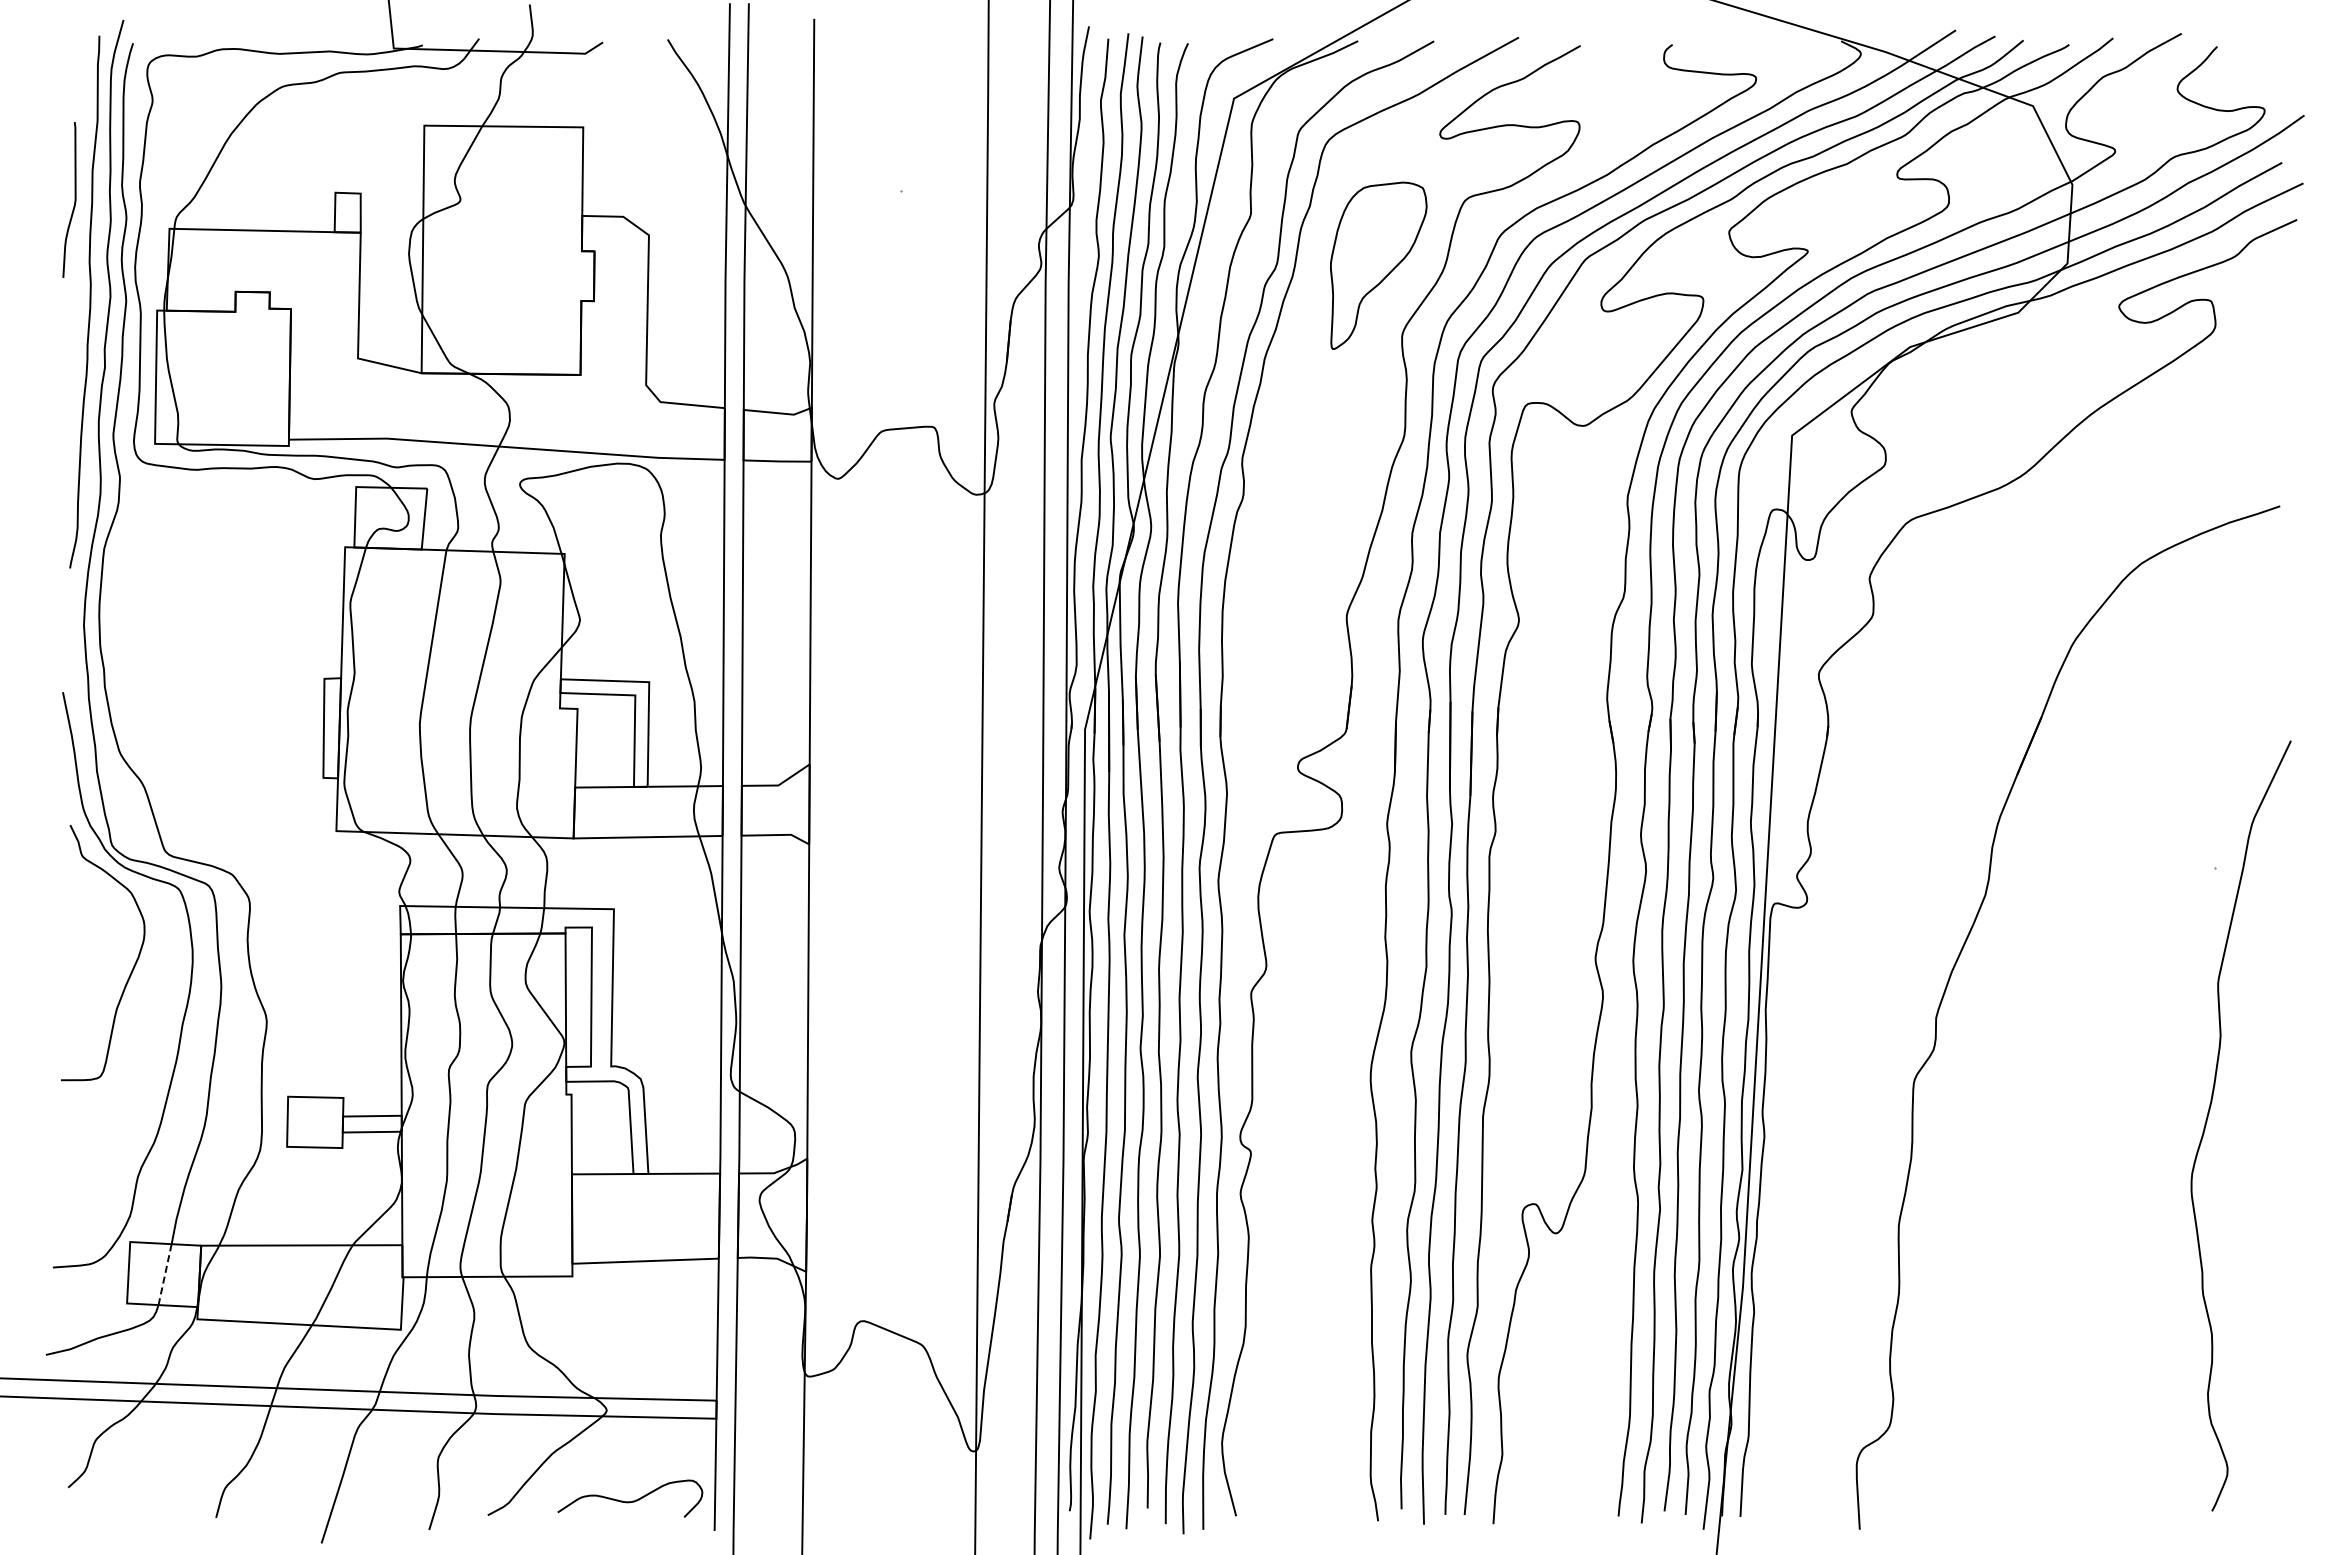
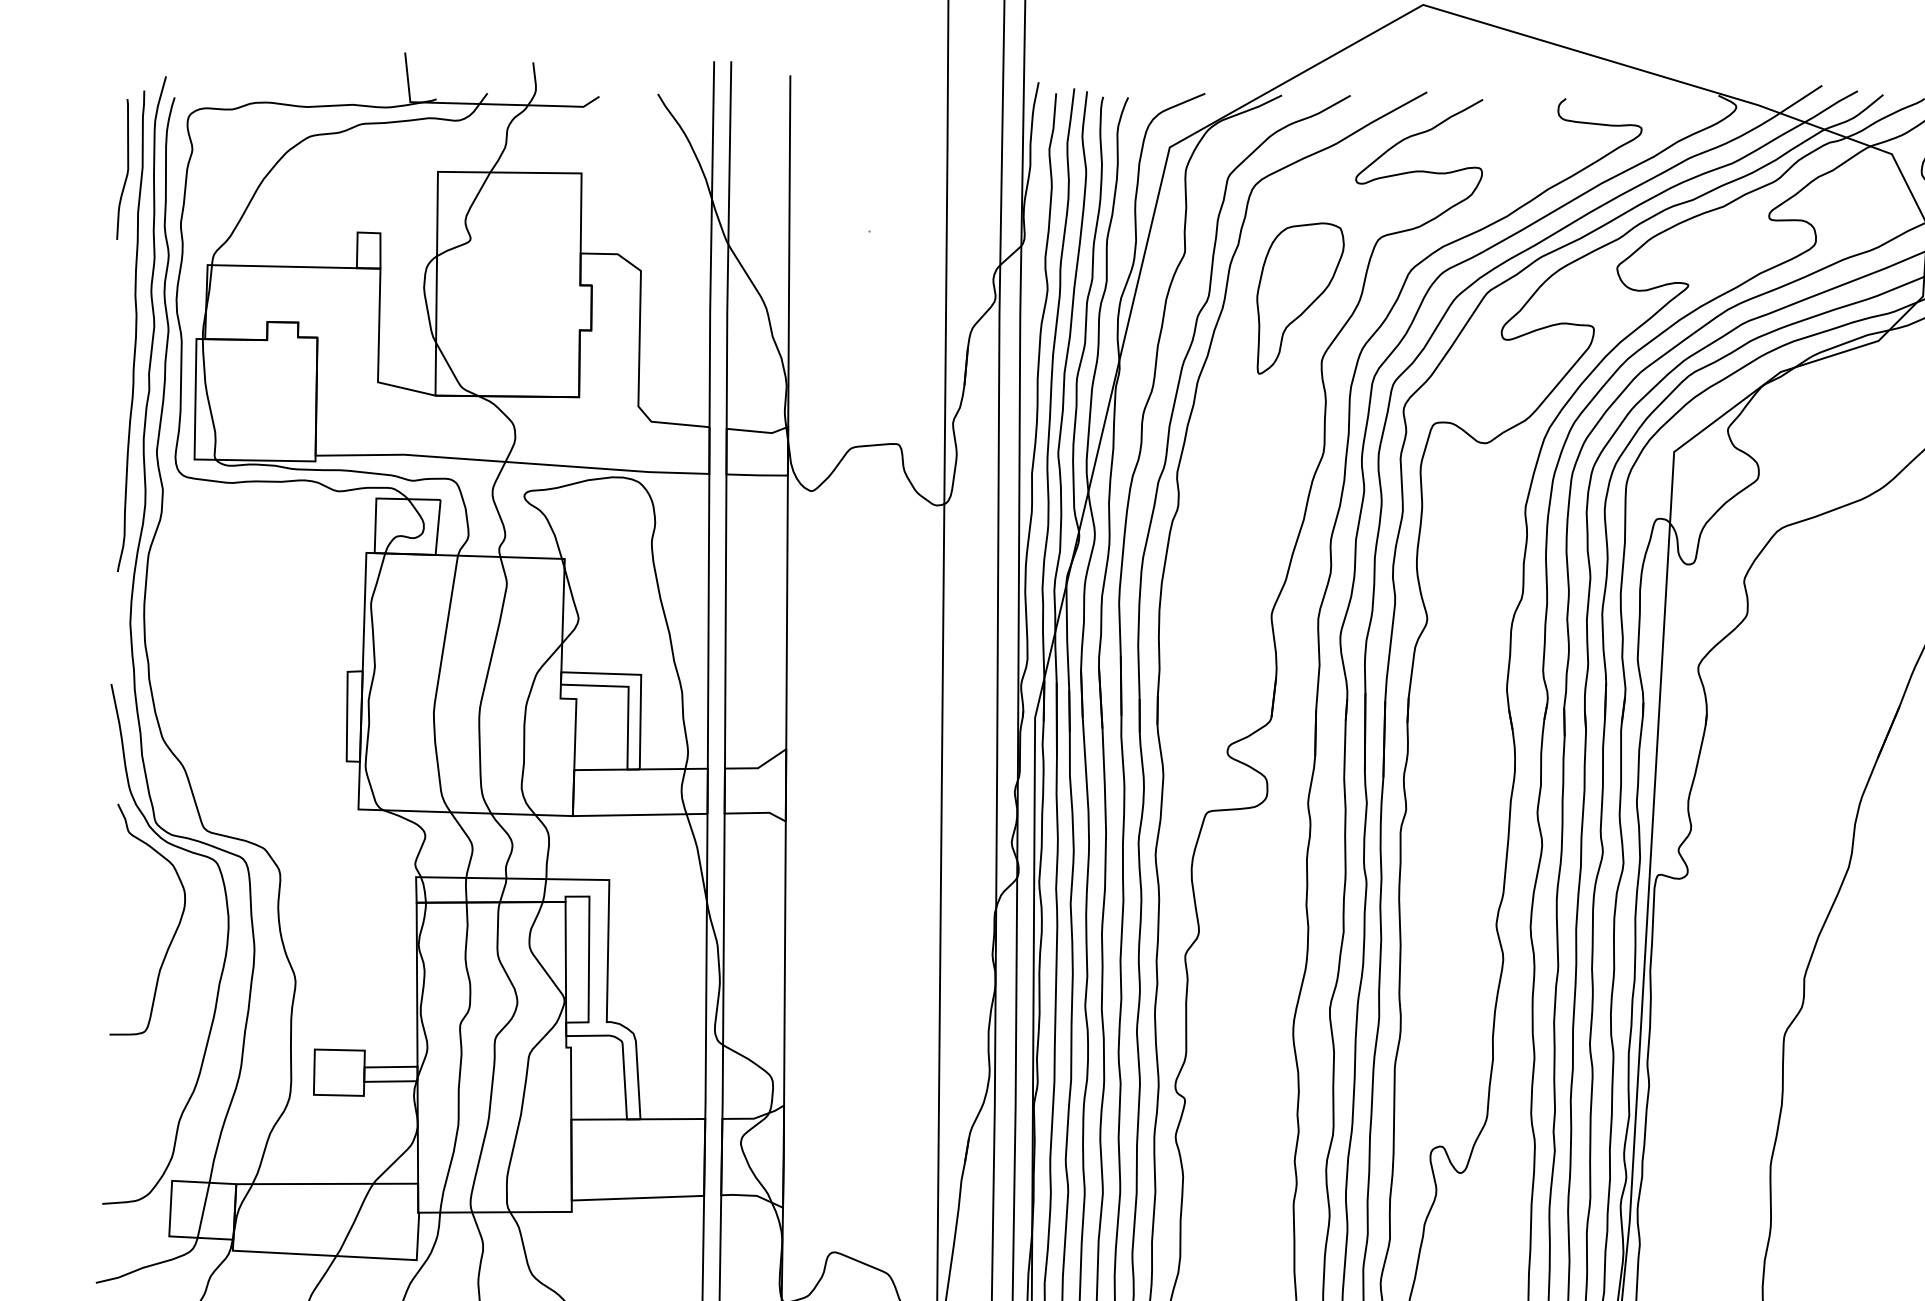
curve: (74, 199) -> (127, 169), moved
line: (165, 1274) -> (204, 1210), dashed -> solid

